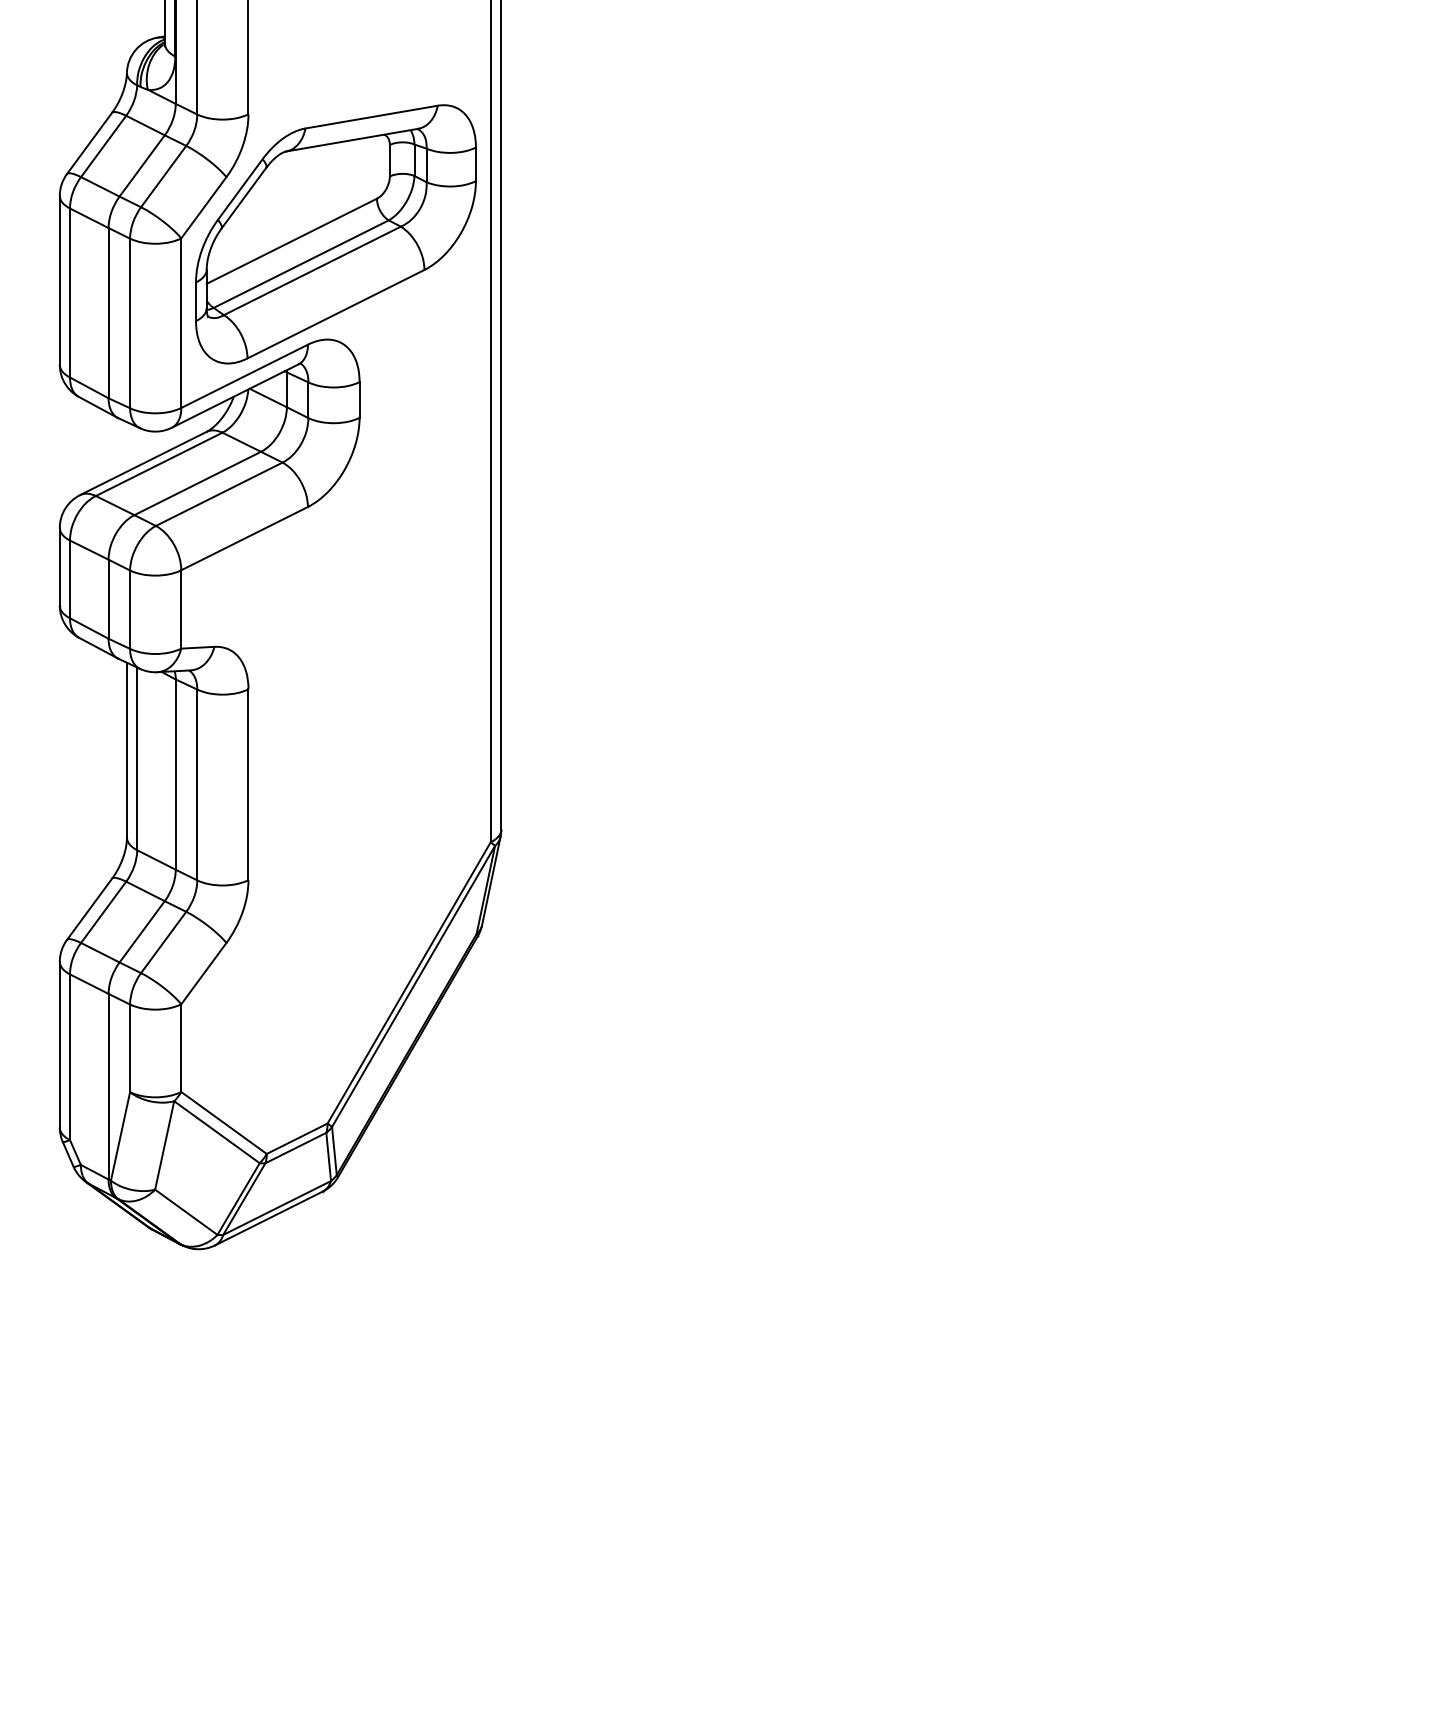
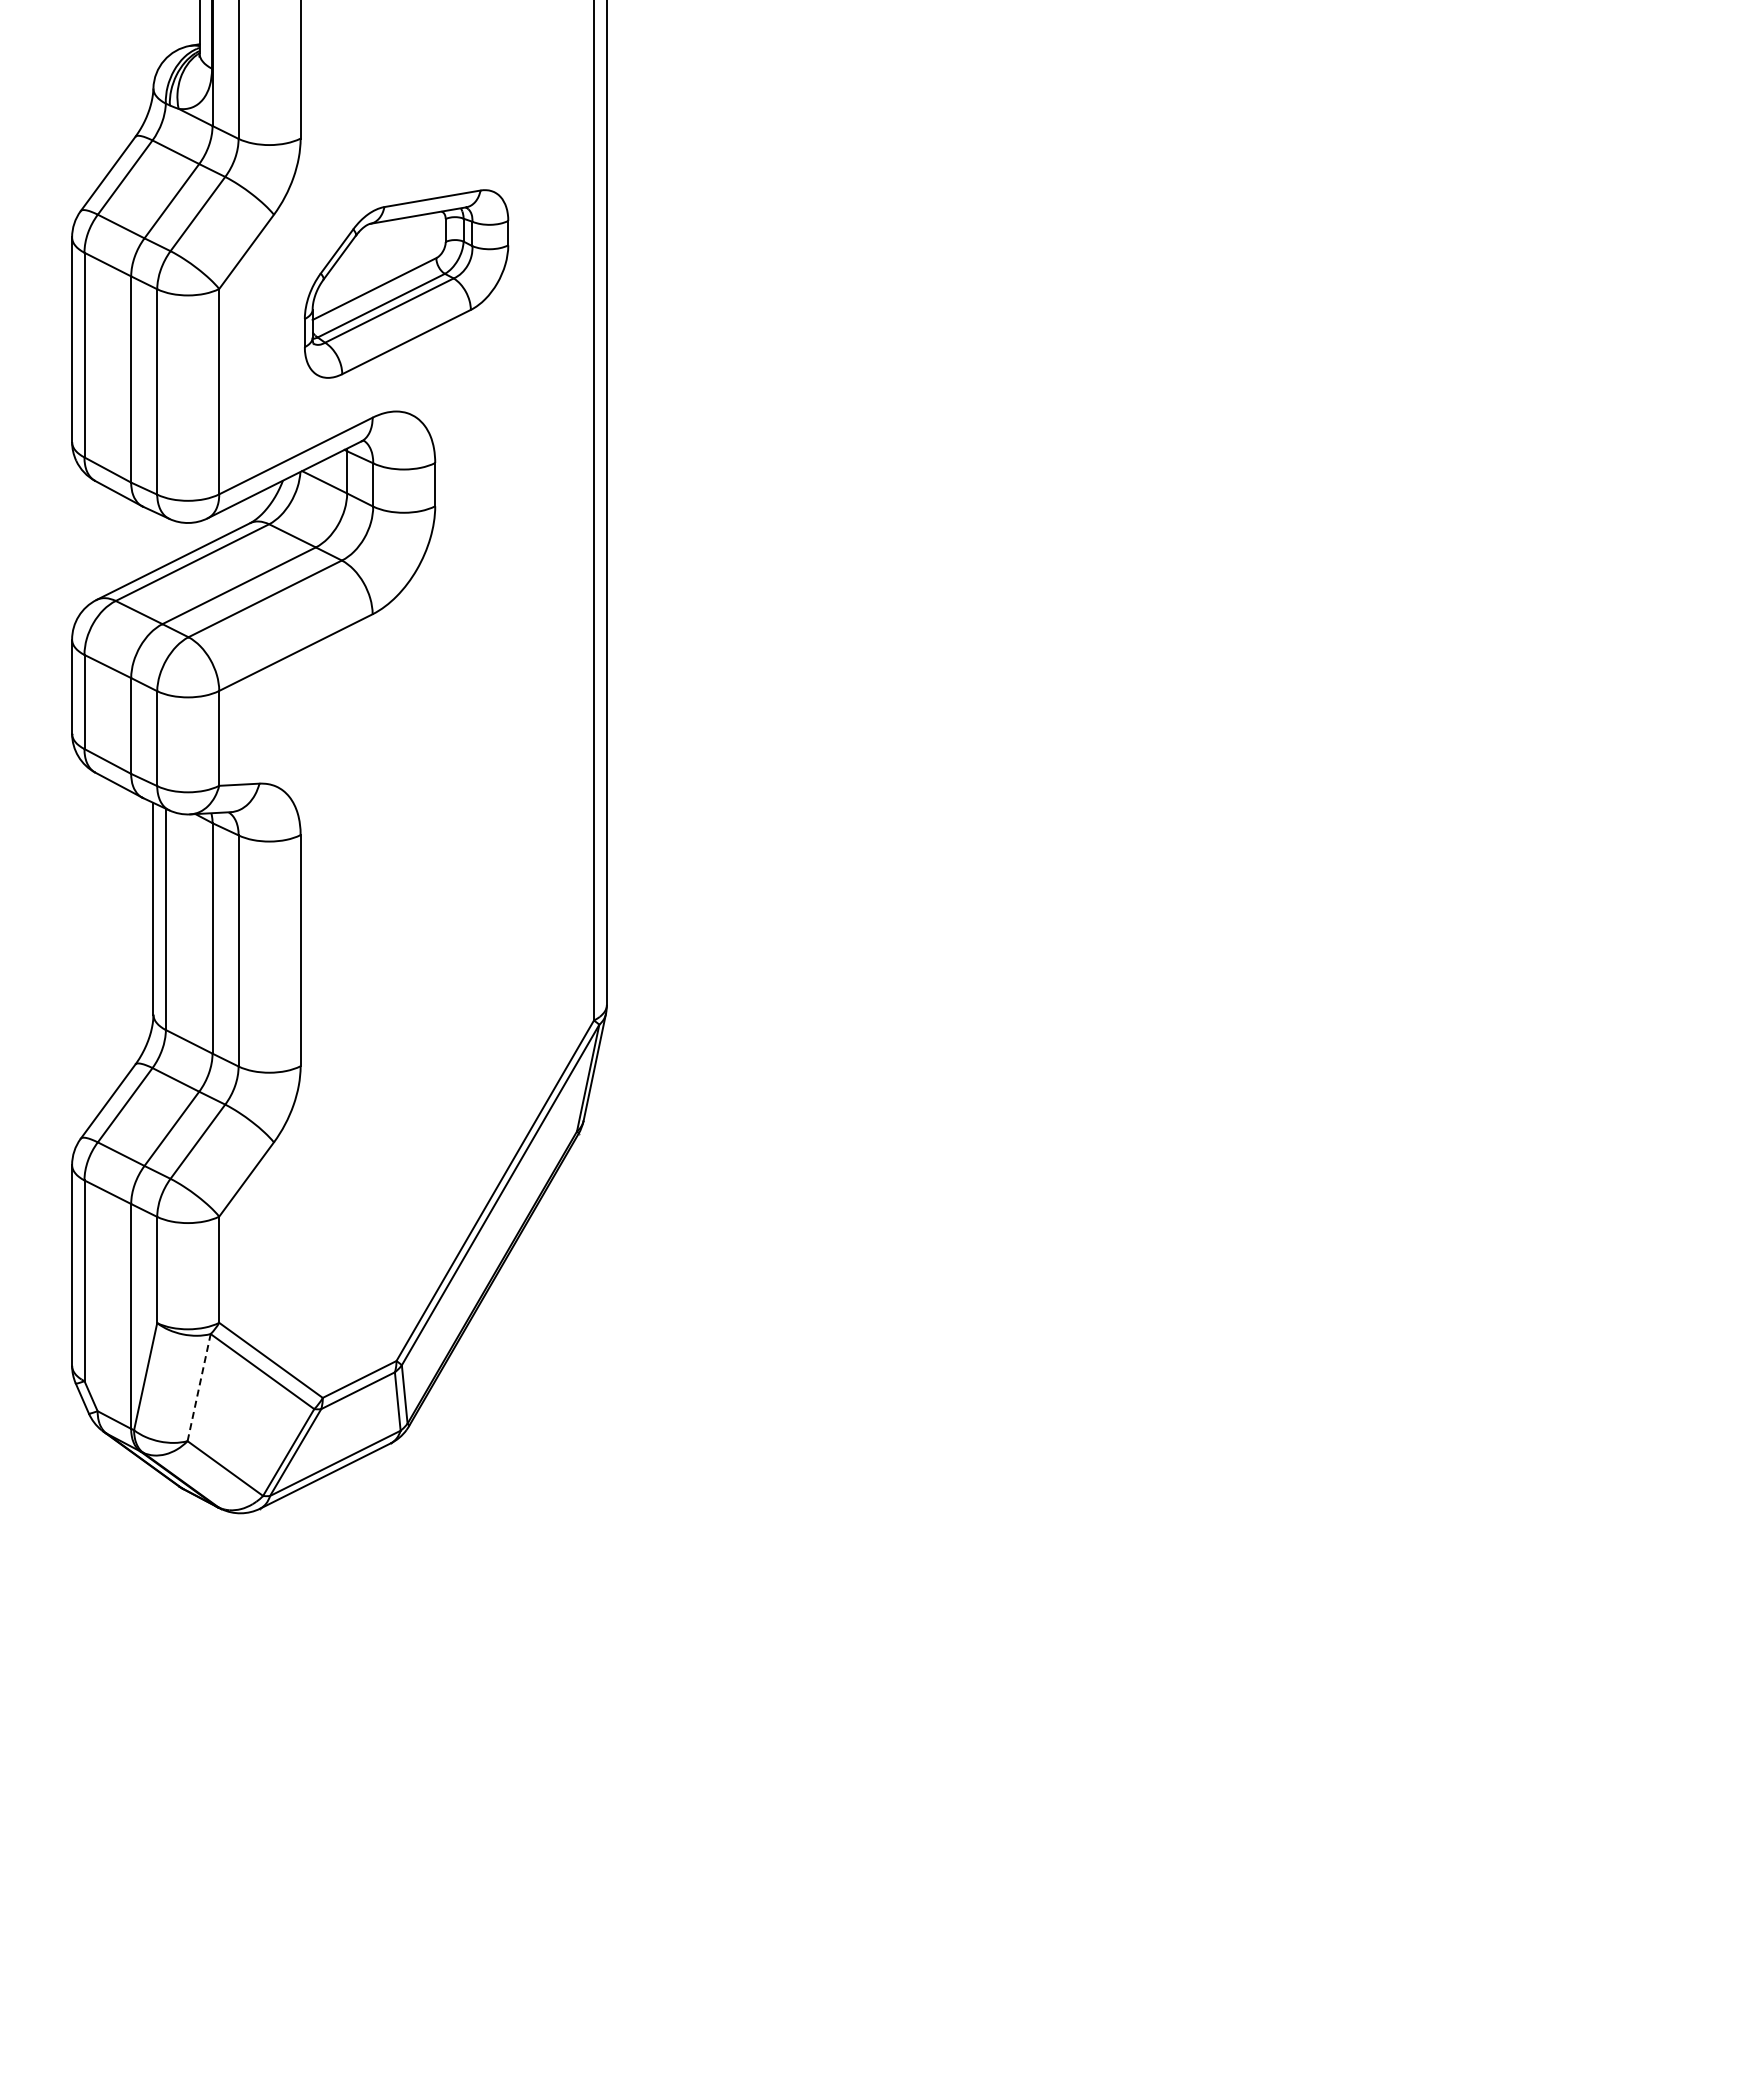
part: (335, 233) -> (406, 283), size x0.6
line: (164, 1145) -> (199, 1387), solid -> dashed

